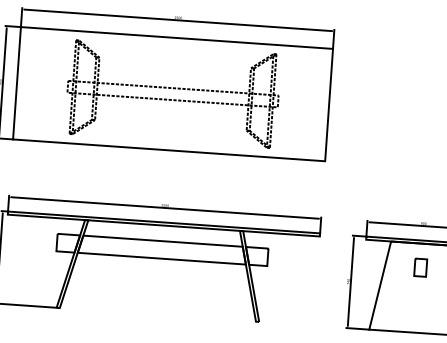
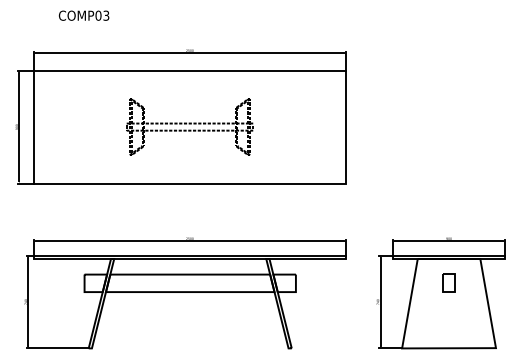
part: (172, 93) -> (189, 126), size x0.6

